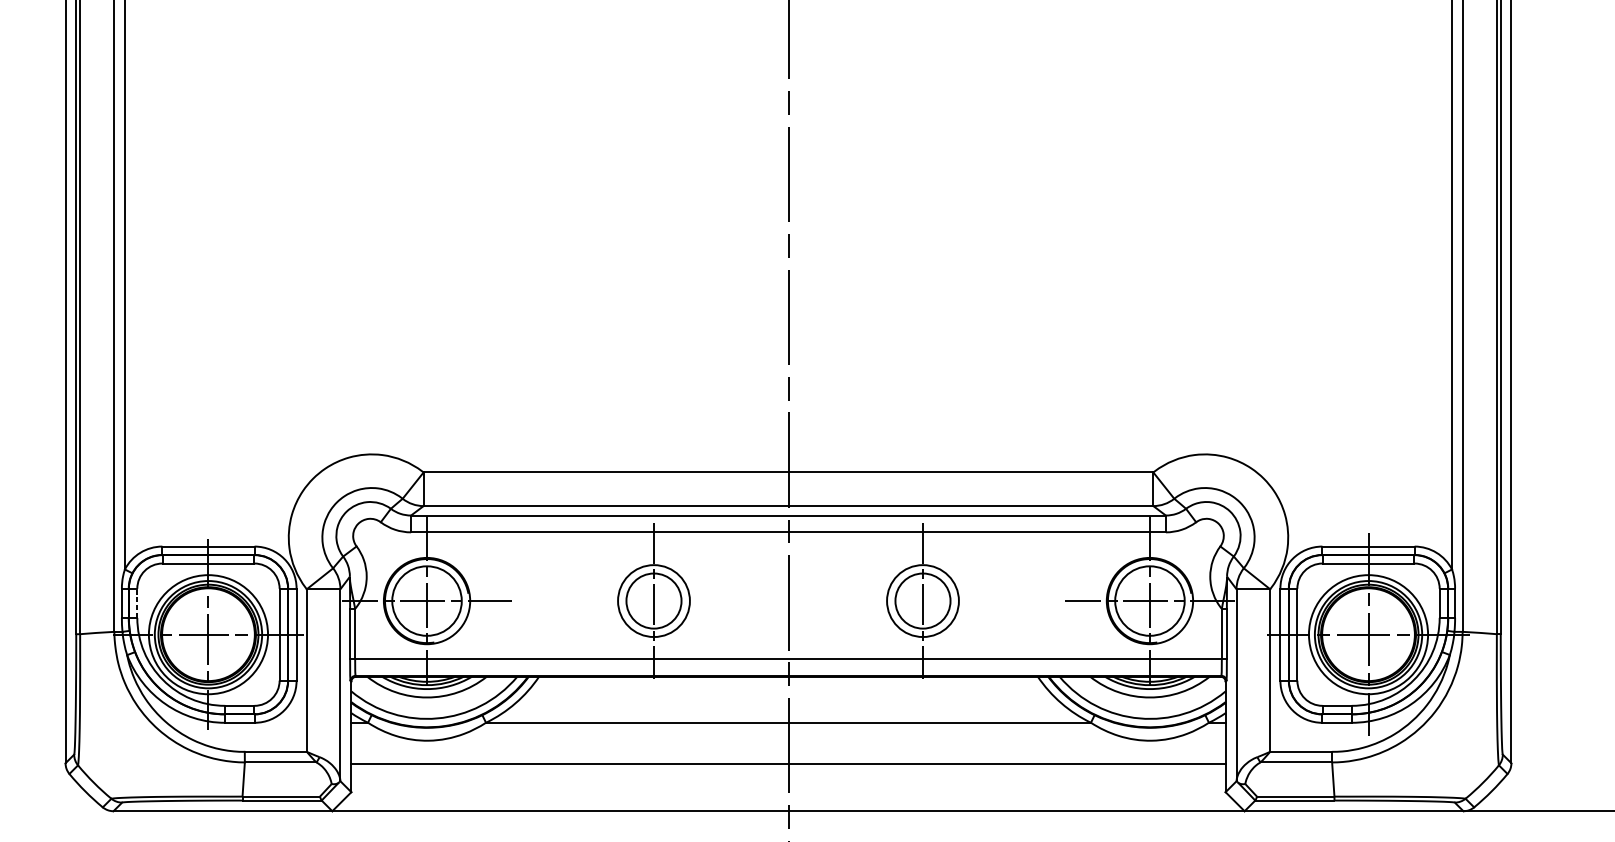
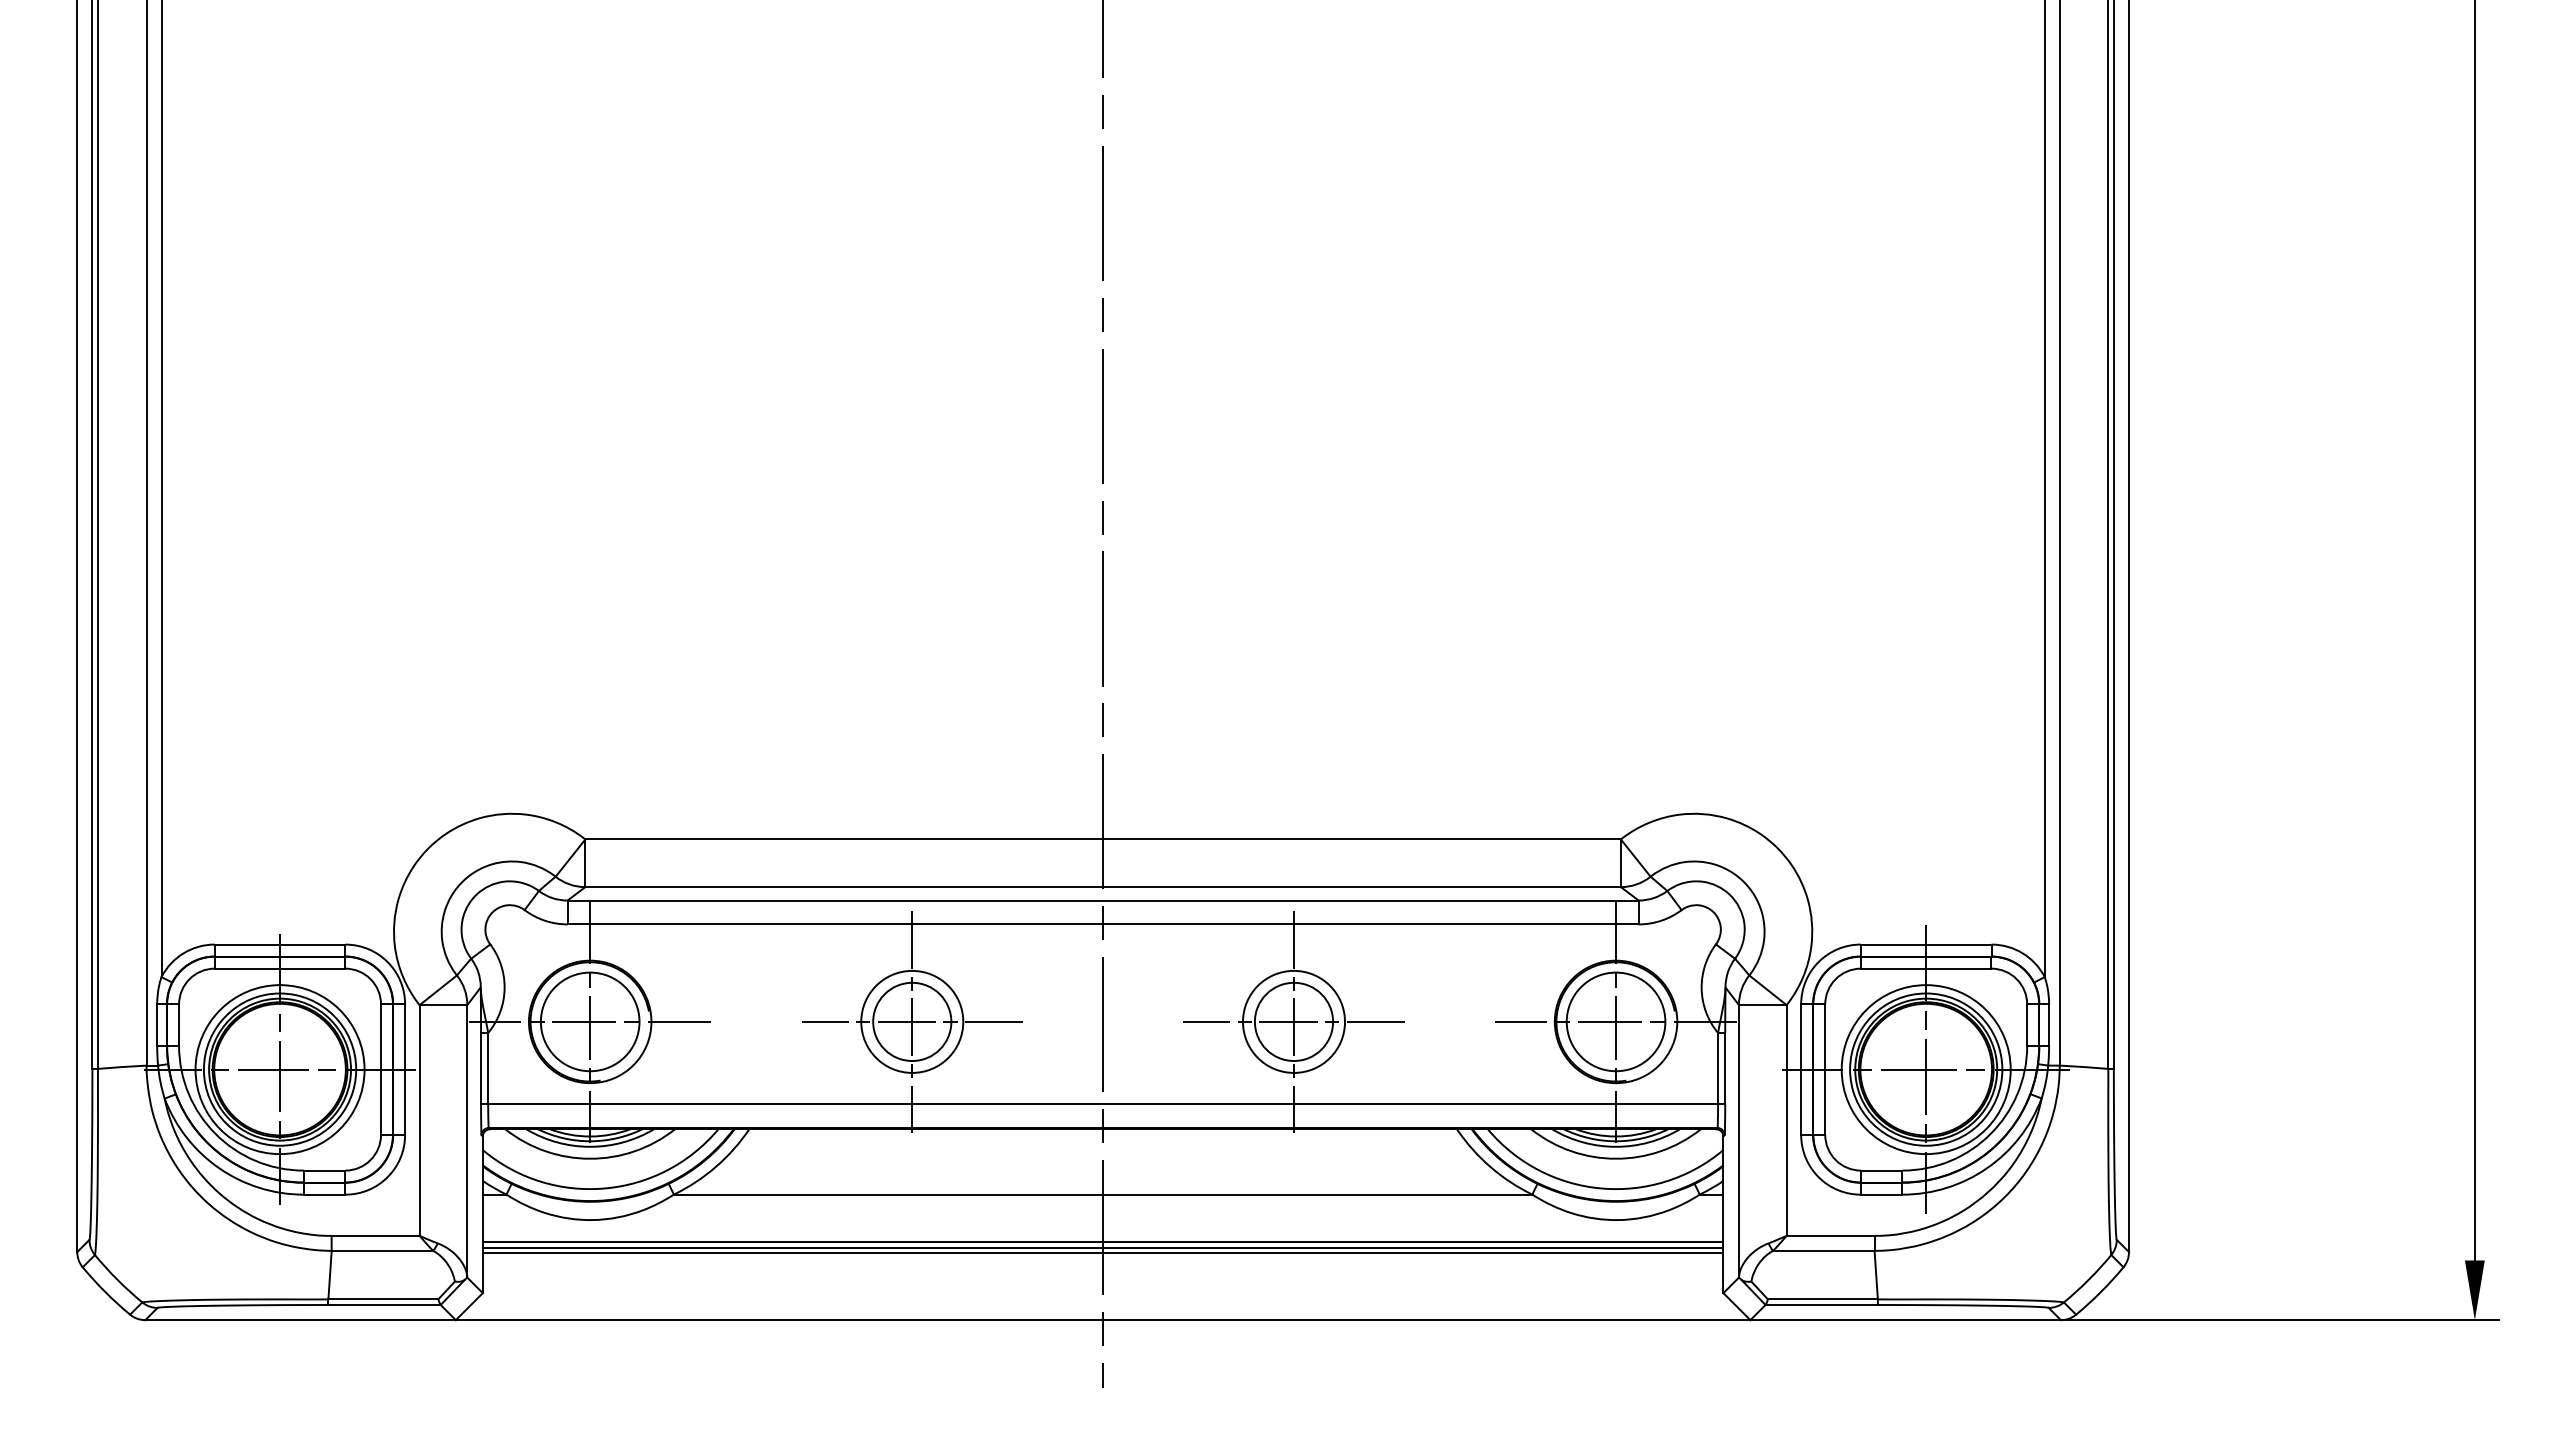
line: (653, 600) -> (911, 1021), added
line: (922, 600) -> (1293, 1021), added
line: (137, 603) -> (179, 1025), dashed -> solid
line: (788, 756) -> (1102, 1242), added
line: (788, 760) -> (1102, 1248), added

